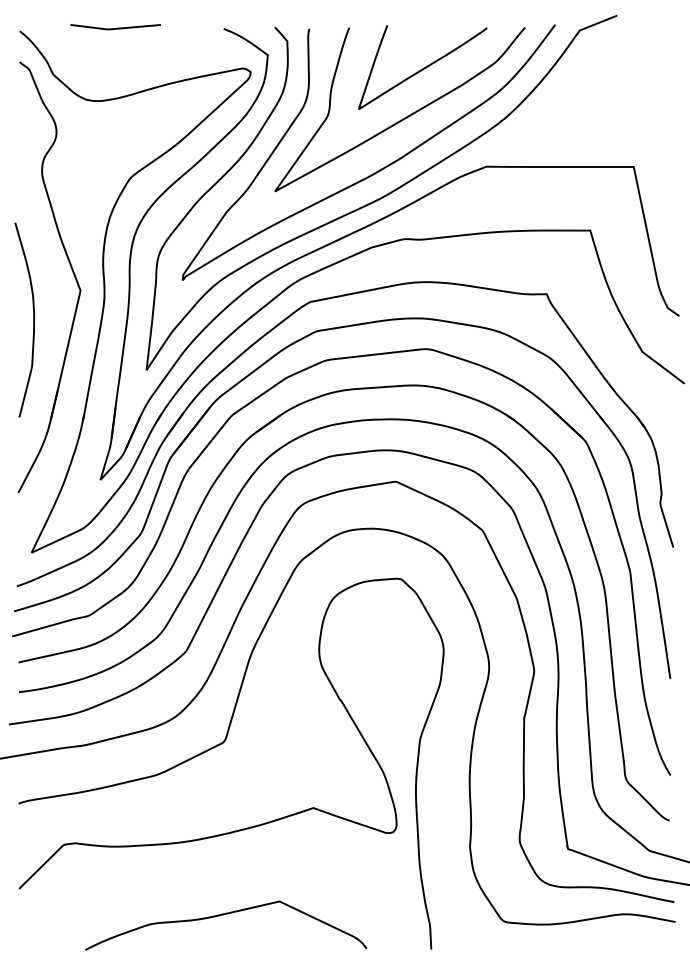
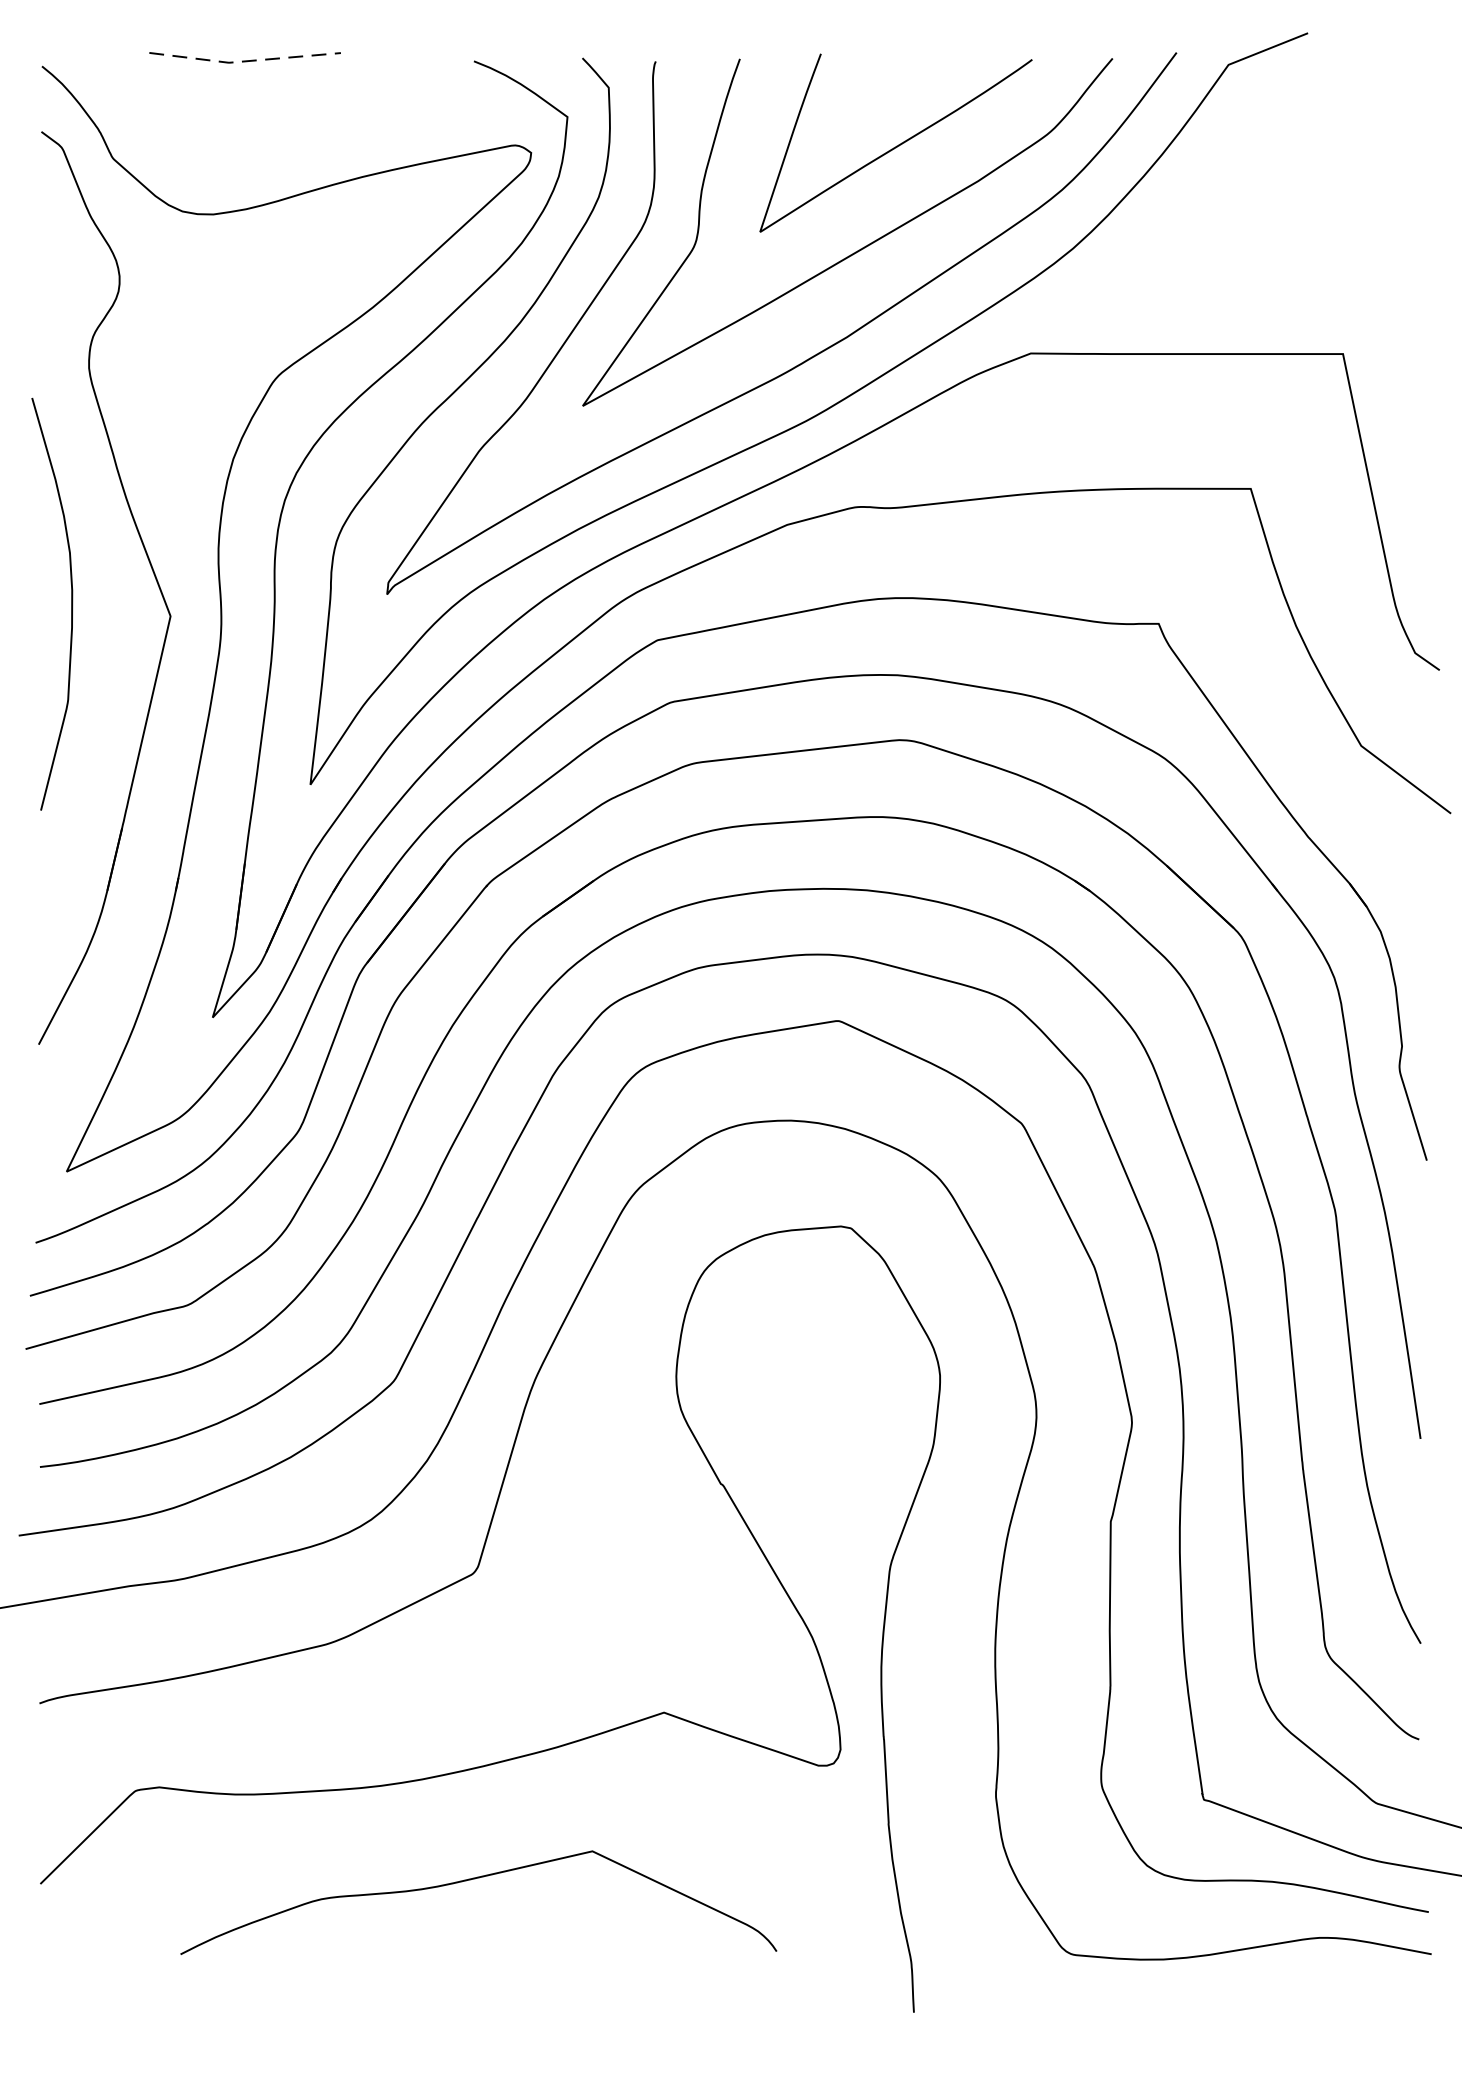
line: (115, 28) -> (244, 60), solid -> dashed
curve: (33, 319) -> (70, 603), moved
curve: (224, 915) -> (475, 1881), moved

